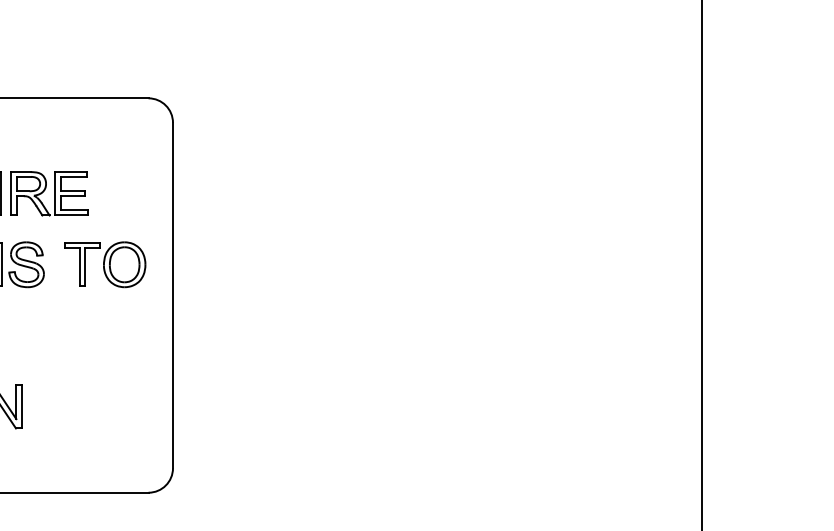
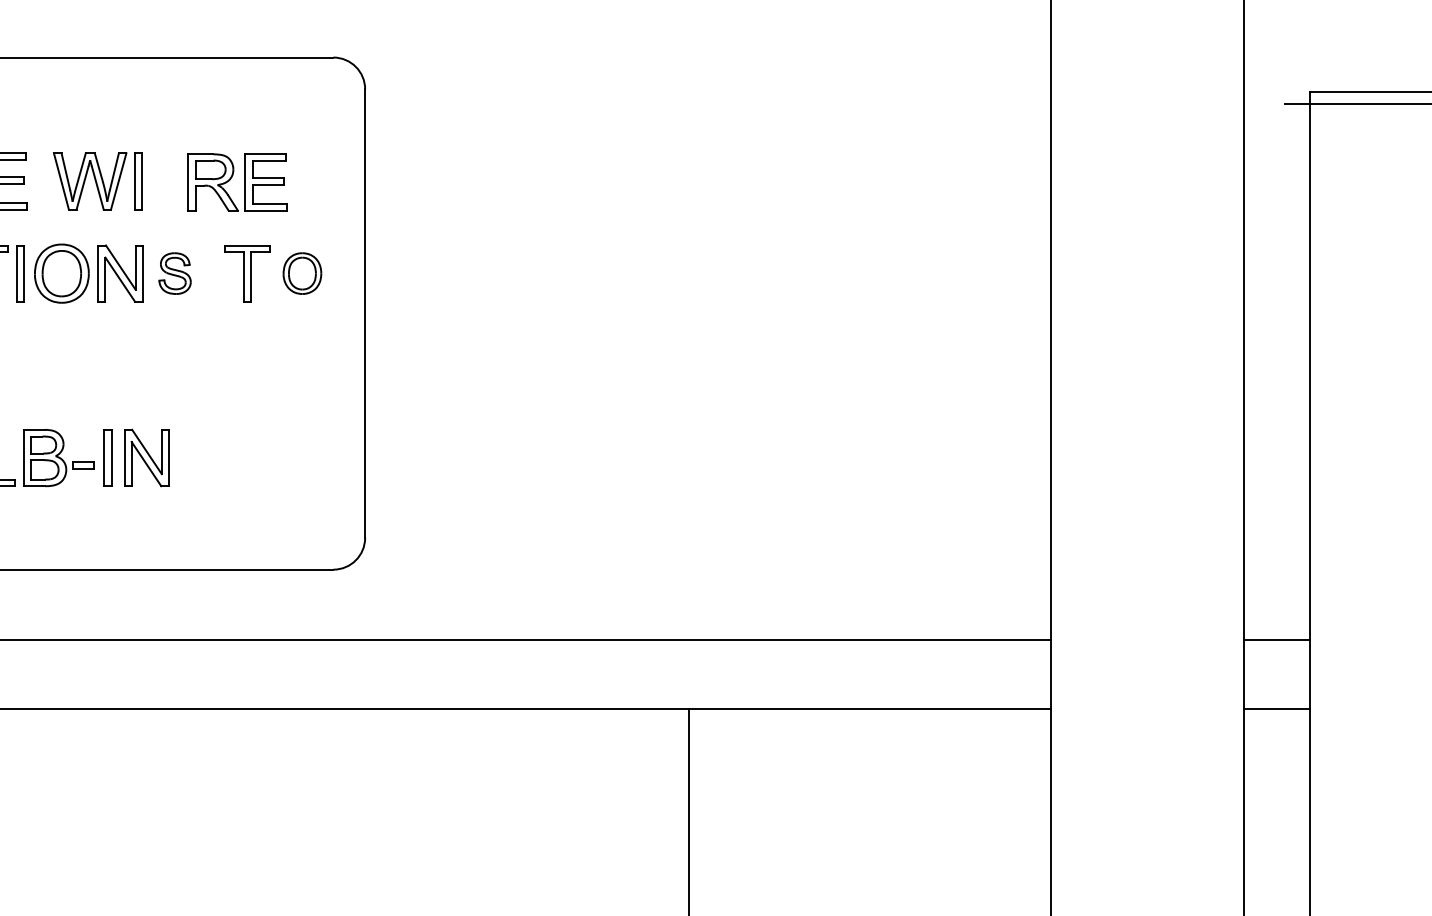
part: (54, 193) -> (244, 182), moved
part: (26, 264) -> (174, 273), size x0.7
part: (124, 264) -> (302, 273), size x0.7

